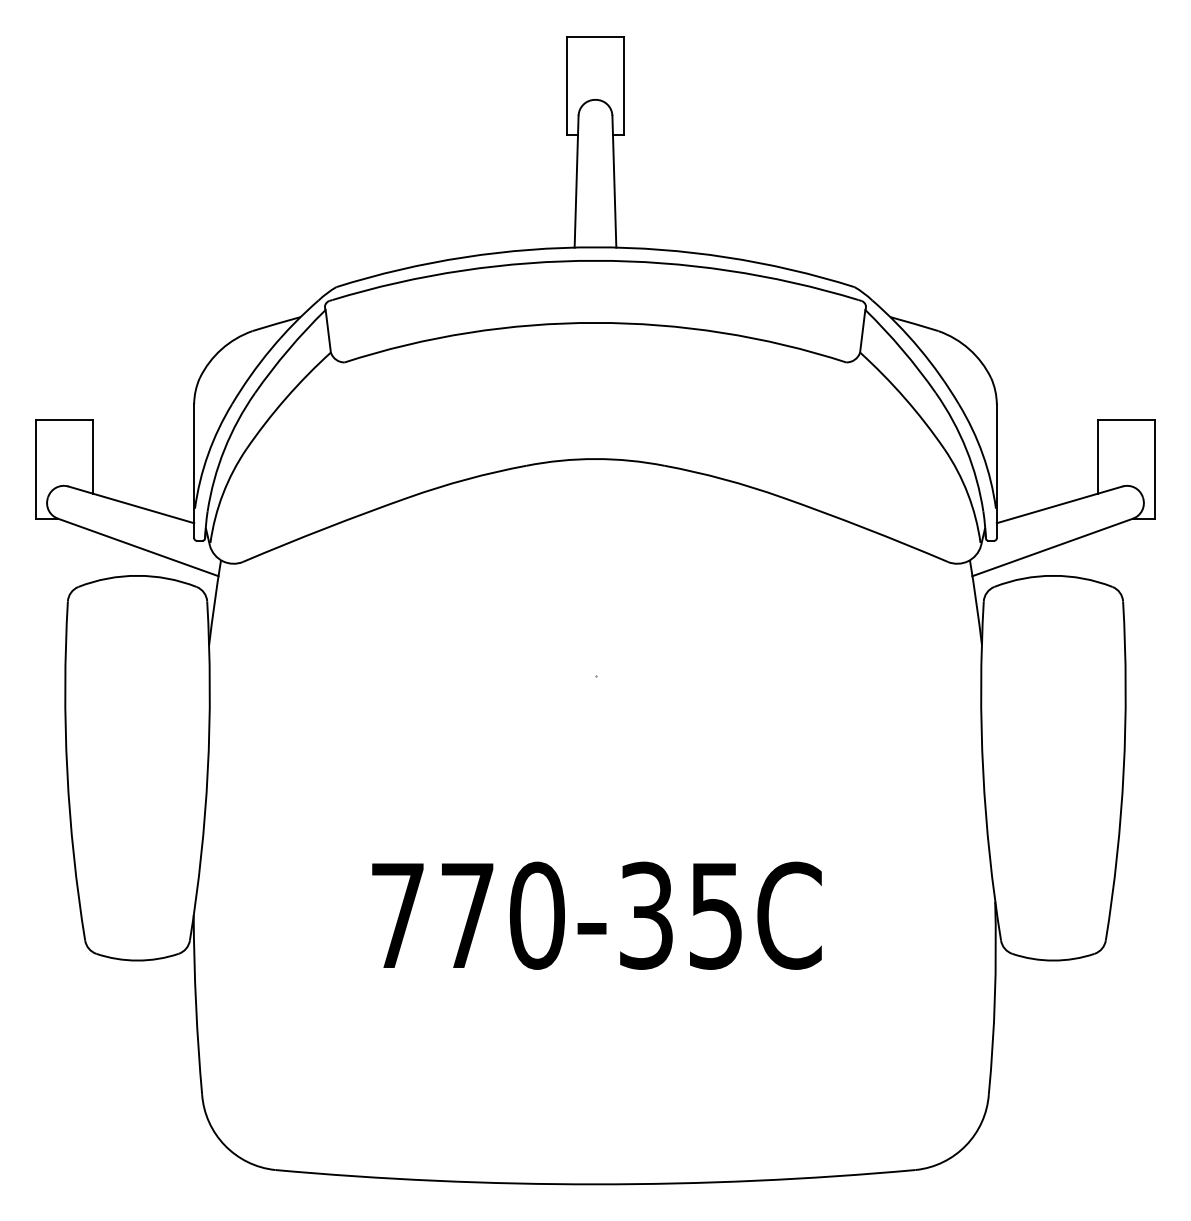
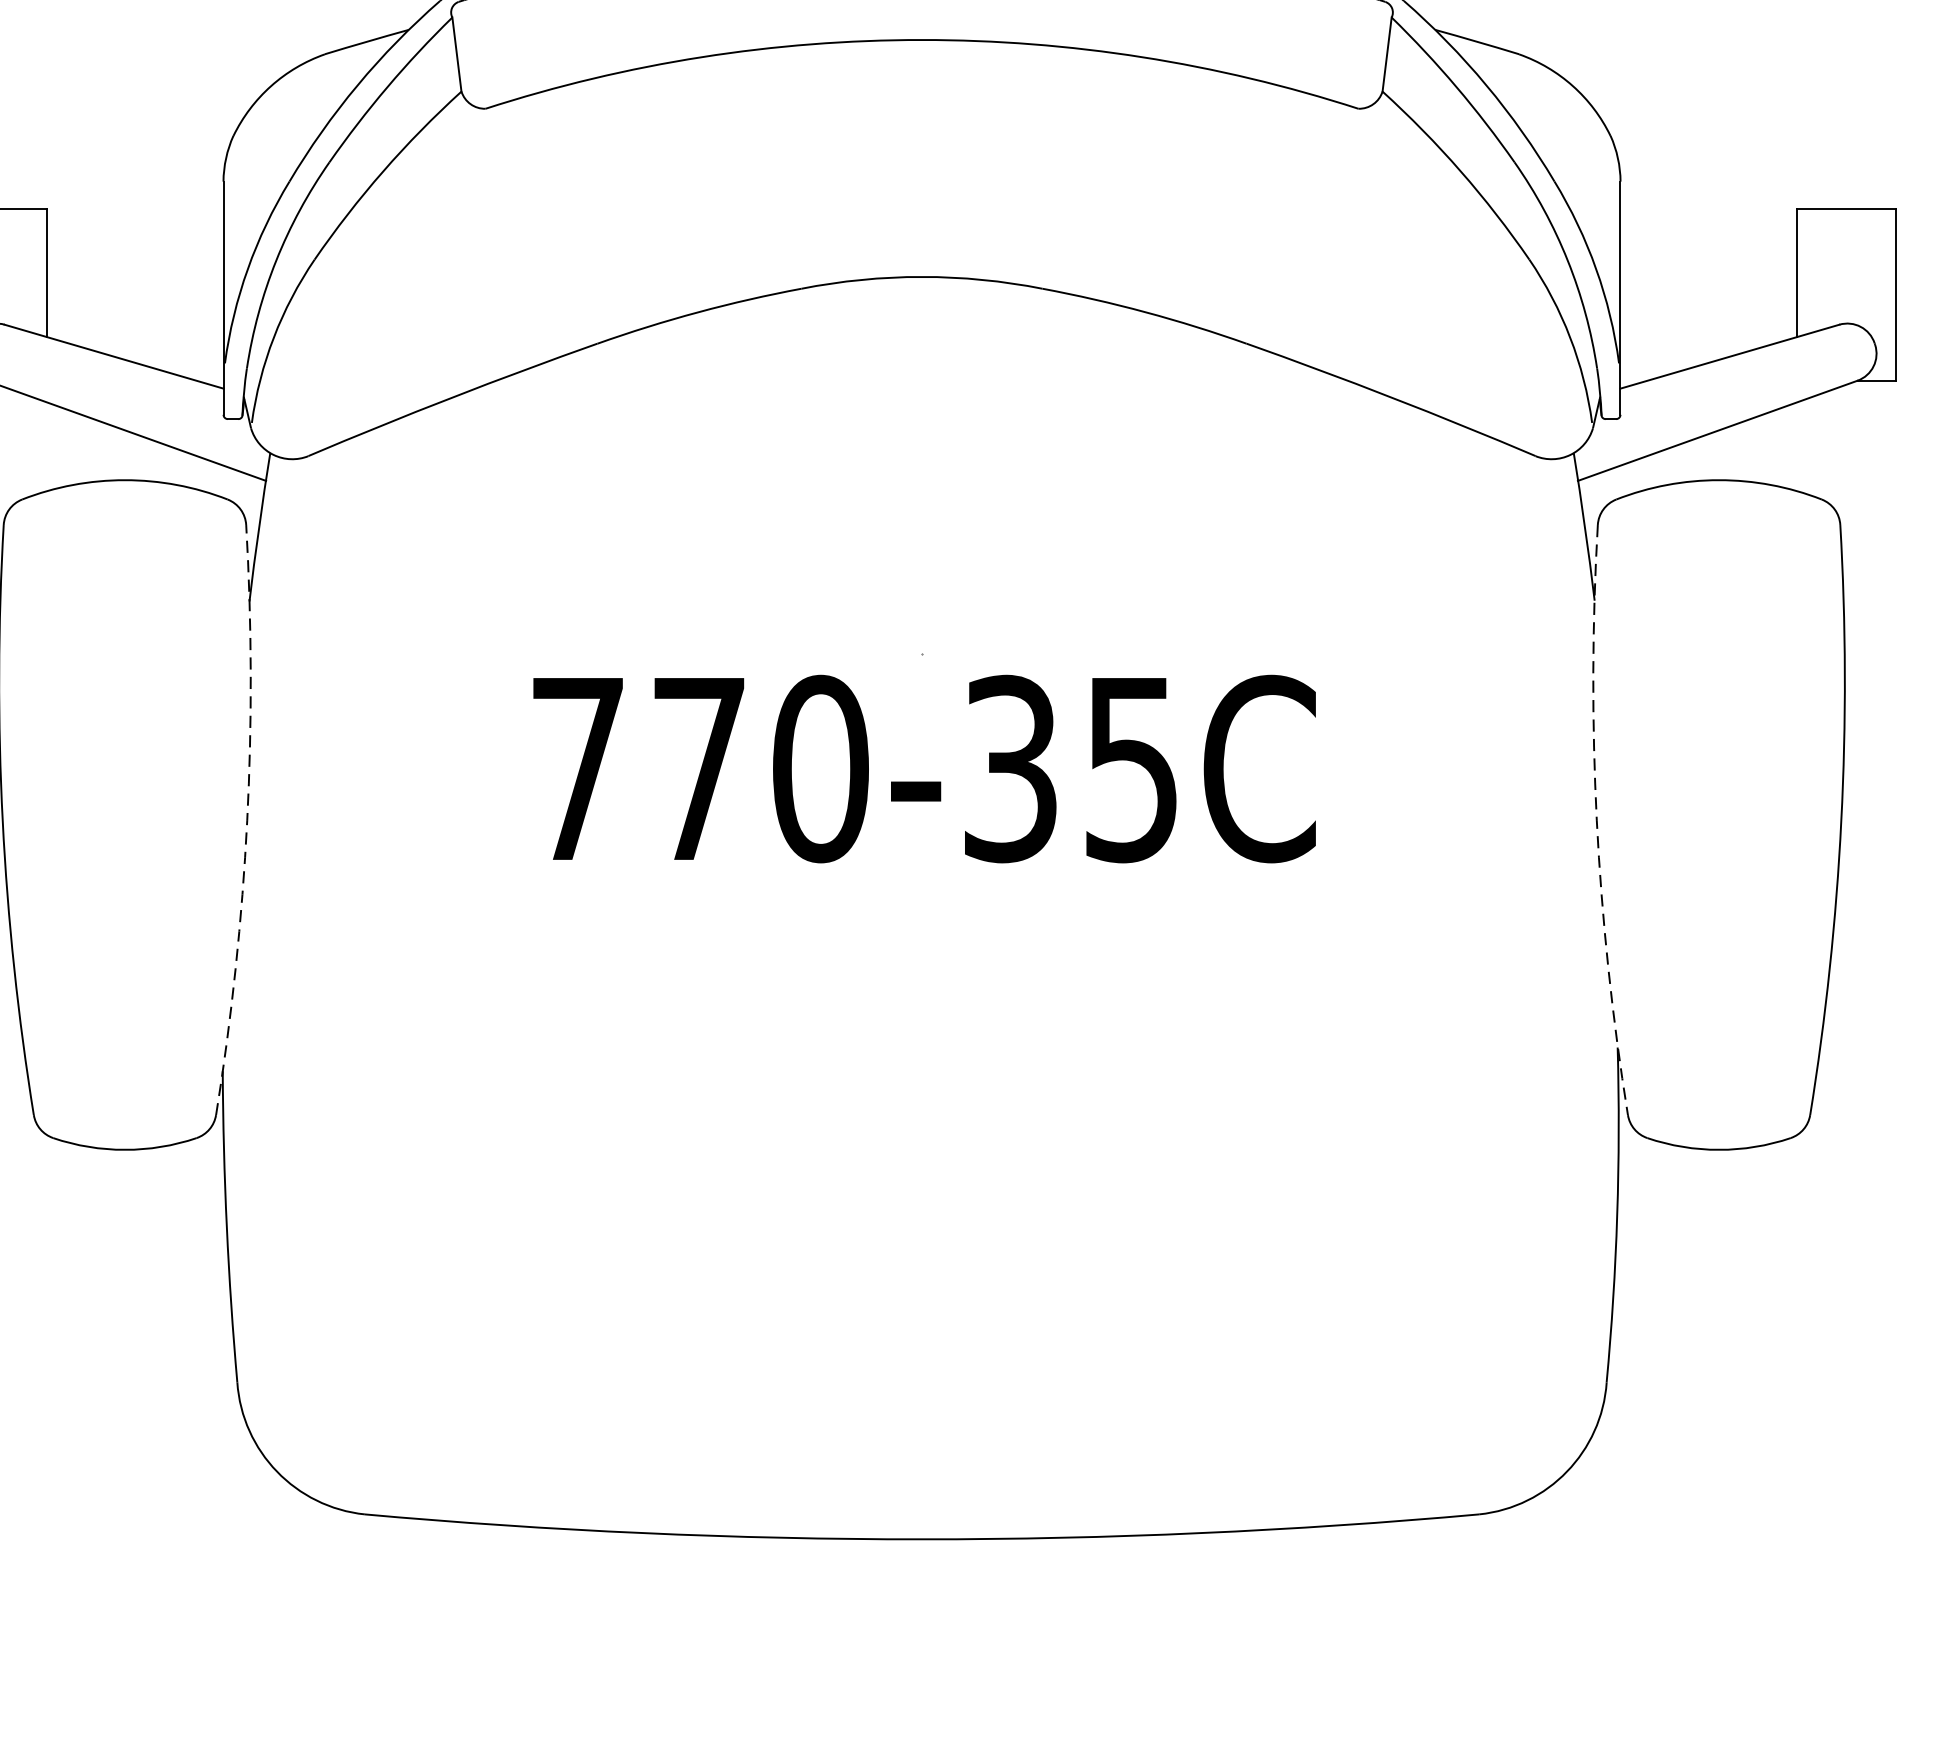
arc: (207, 771) -> (246, 820), solid -> dashed
arc: (983, 771) -> (1597, 820), solid -> dashed
text: (596, 915) -> (923, 768), moved

